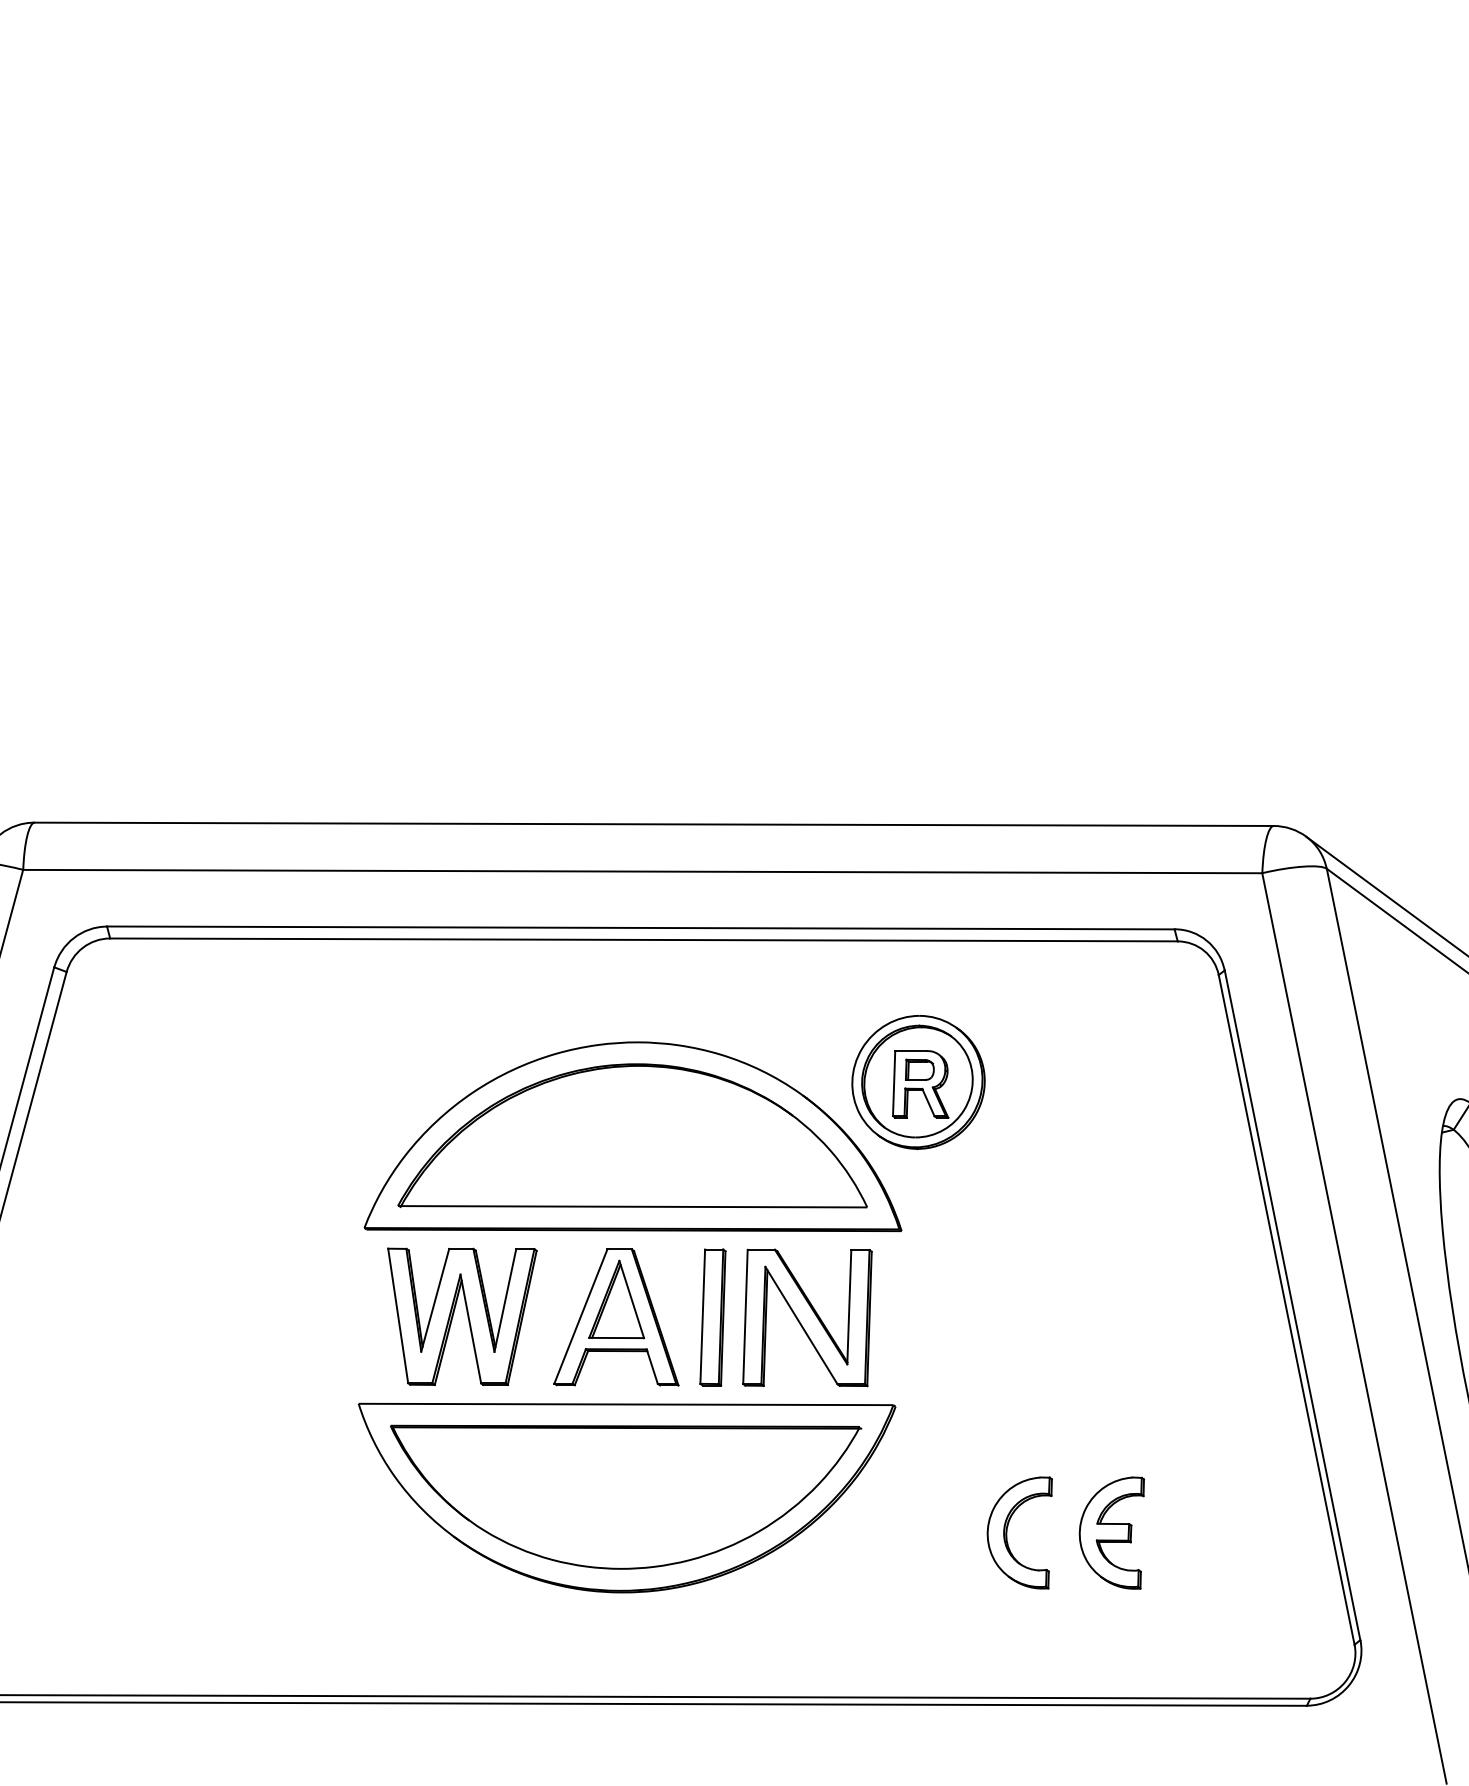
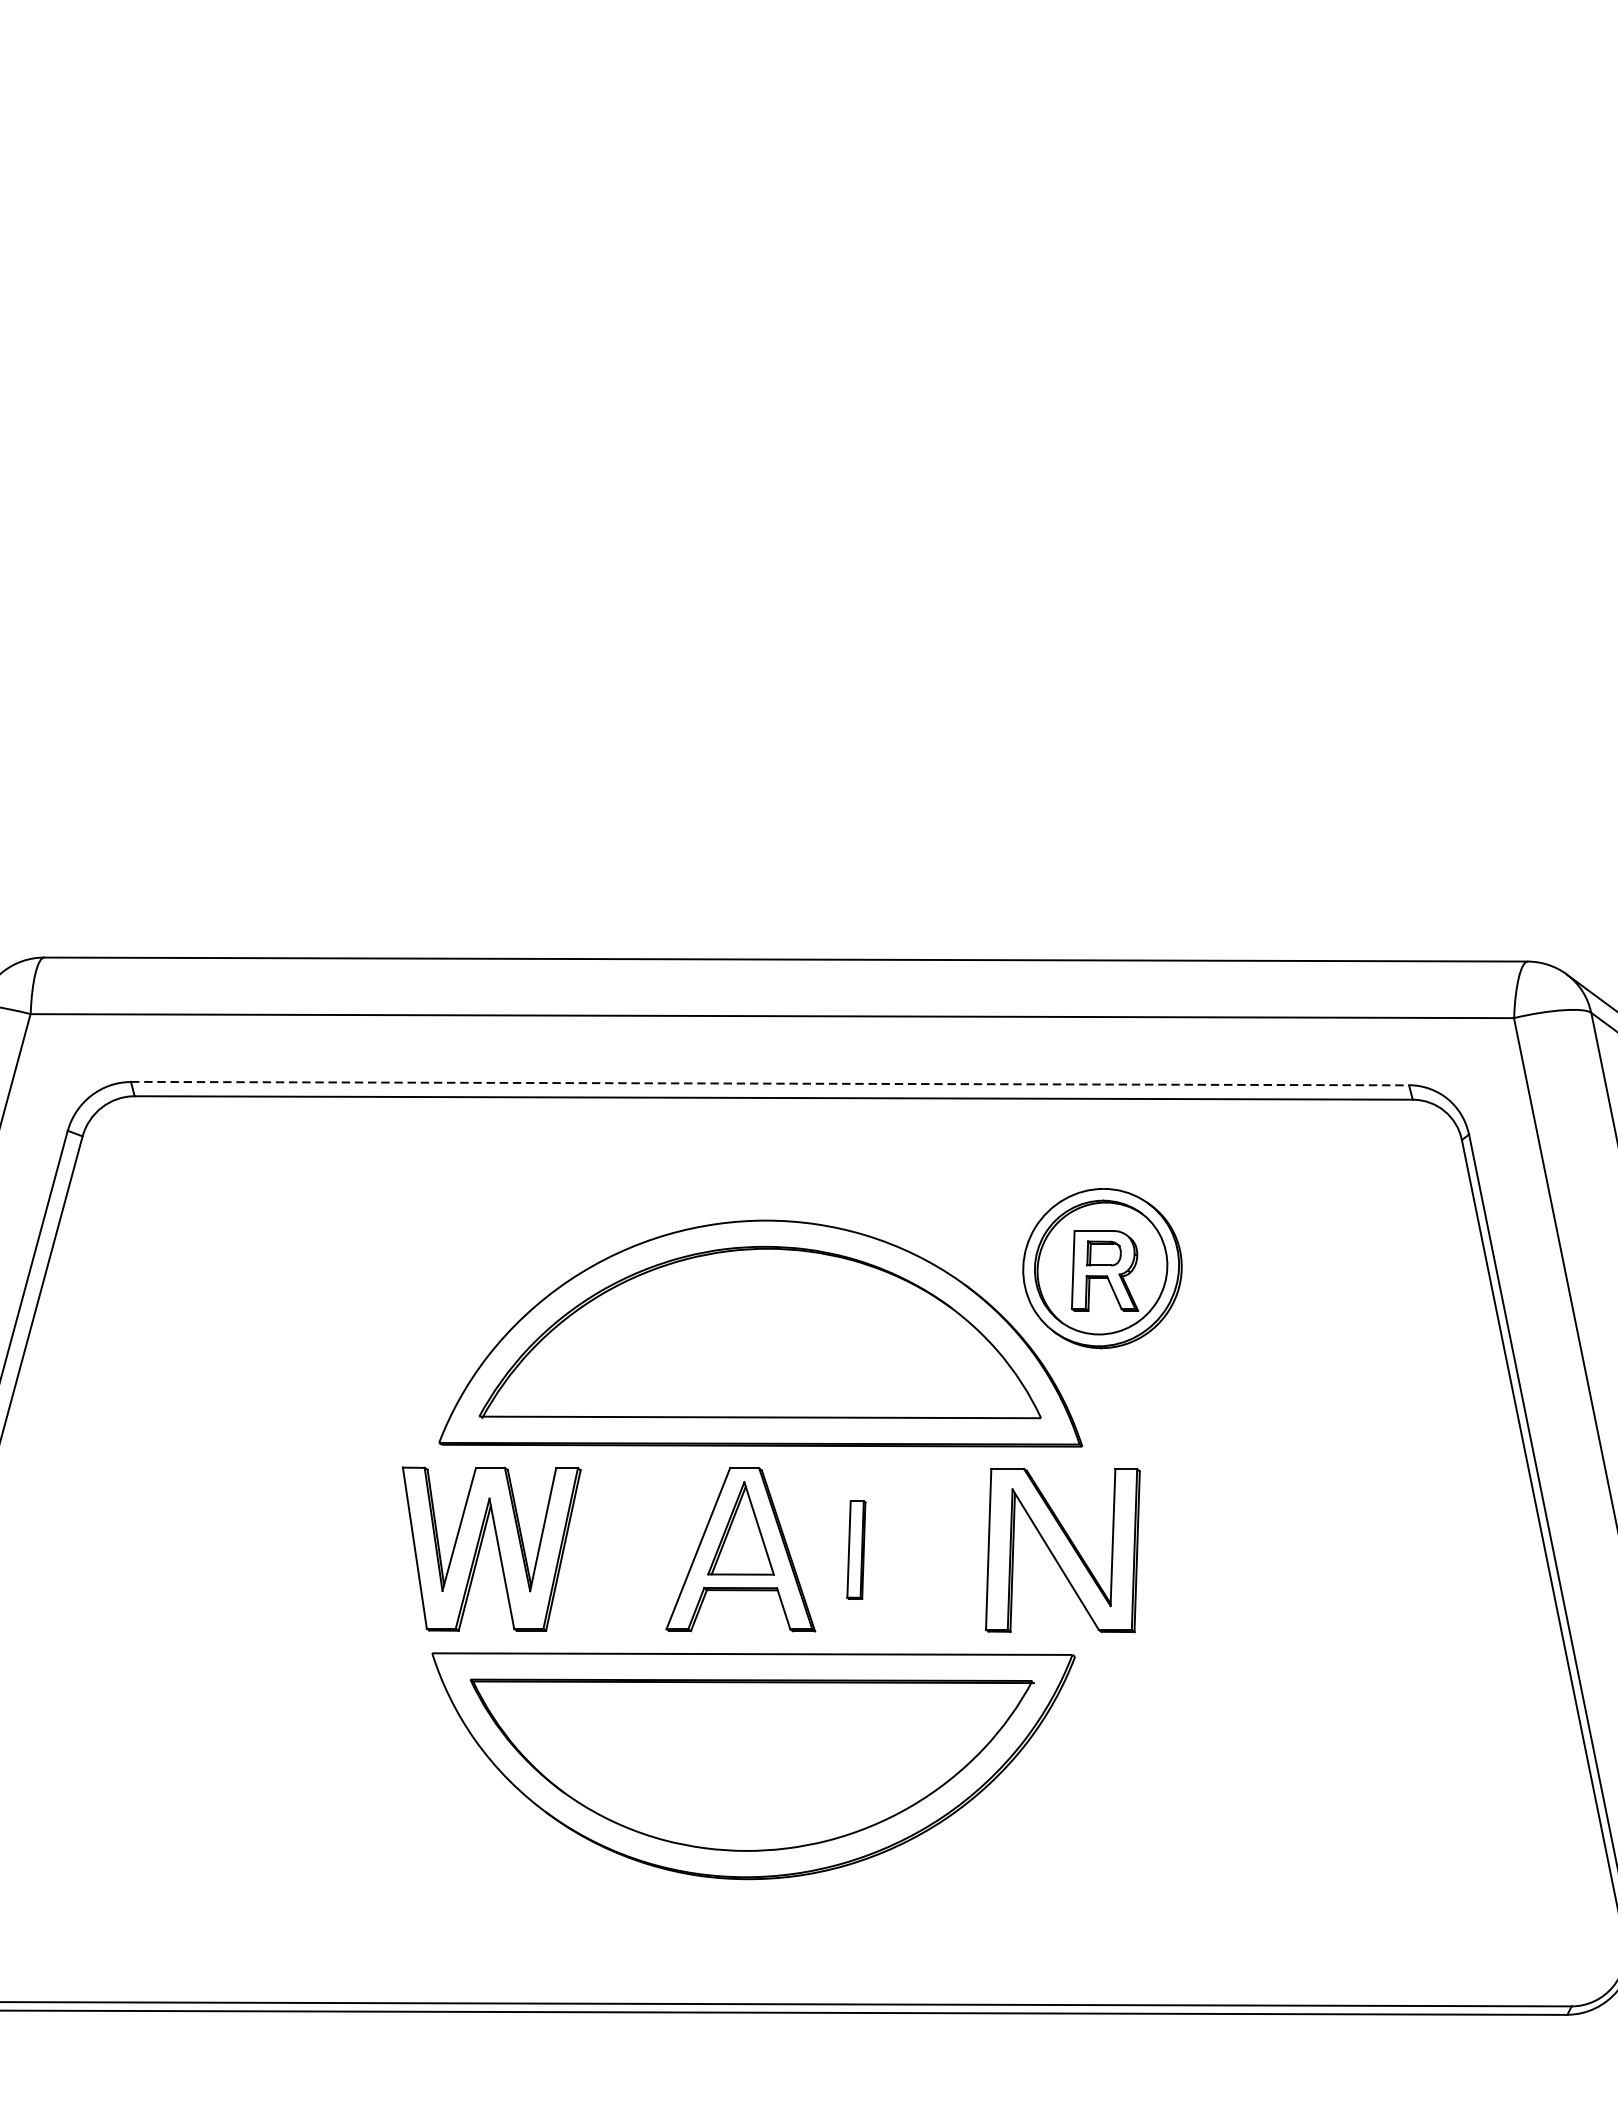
line: (640, 927) -> (769, 1083), solid -> dashed
part: (462, 1316) -> (491, 1548), moved
part: (712, 1317) -> (855, 1550), size x0.6
part: (807, 1317) -> (1062, 1550), moved
part: (1007, 1532) -> (1208, 1807), removed
part: (1111, 1532) -> (1333, 1807), removed

